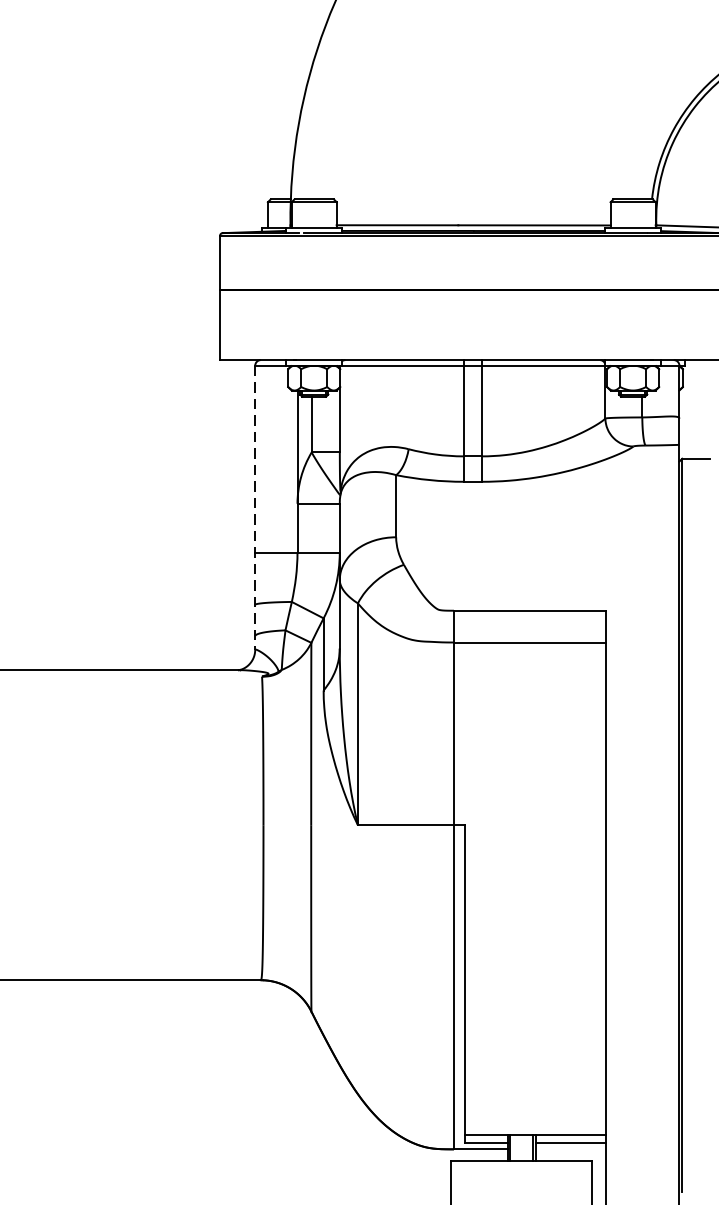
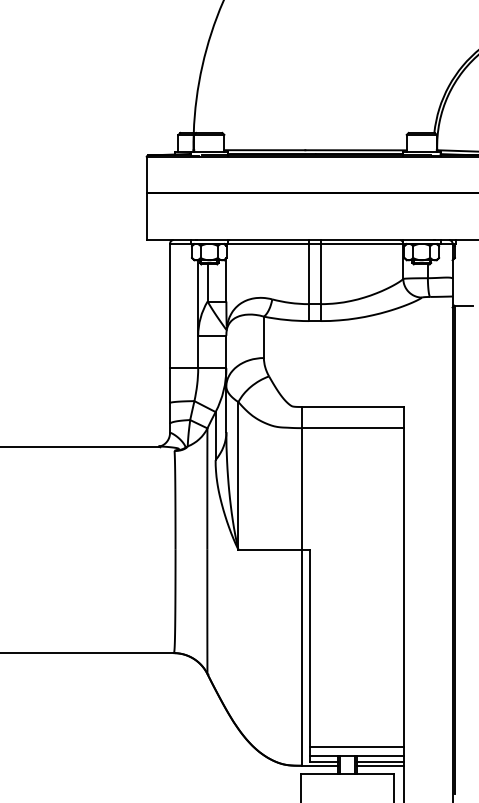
line: (255, 507) -> (170, 338), dashed -> solid
line: (535, 1120) -> (356, 746), added
line: (569, 1148) -> (379, 765), added

